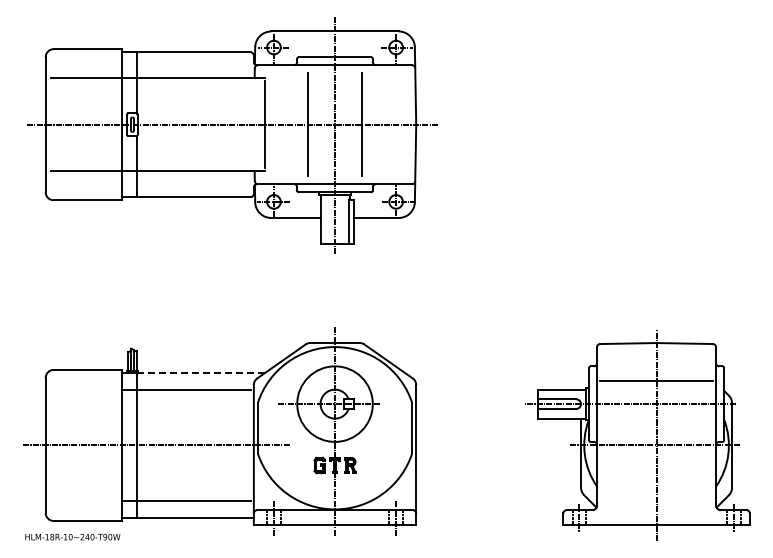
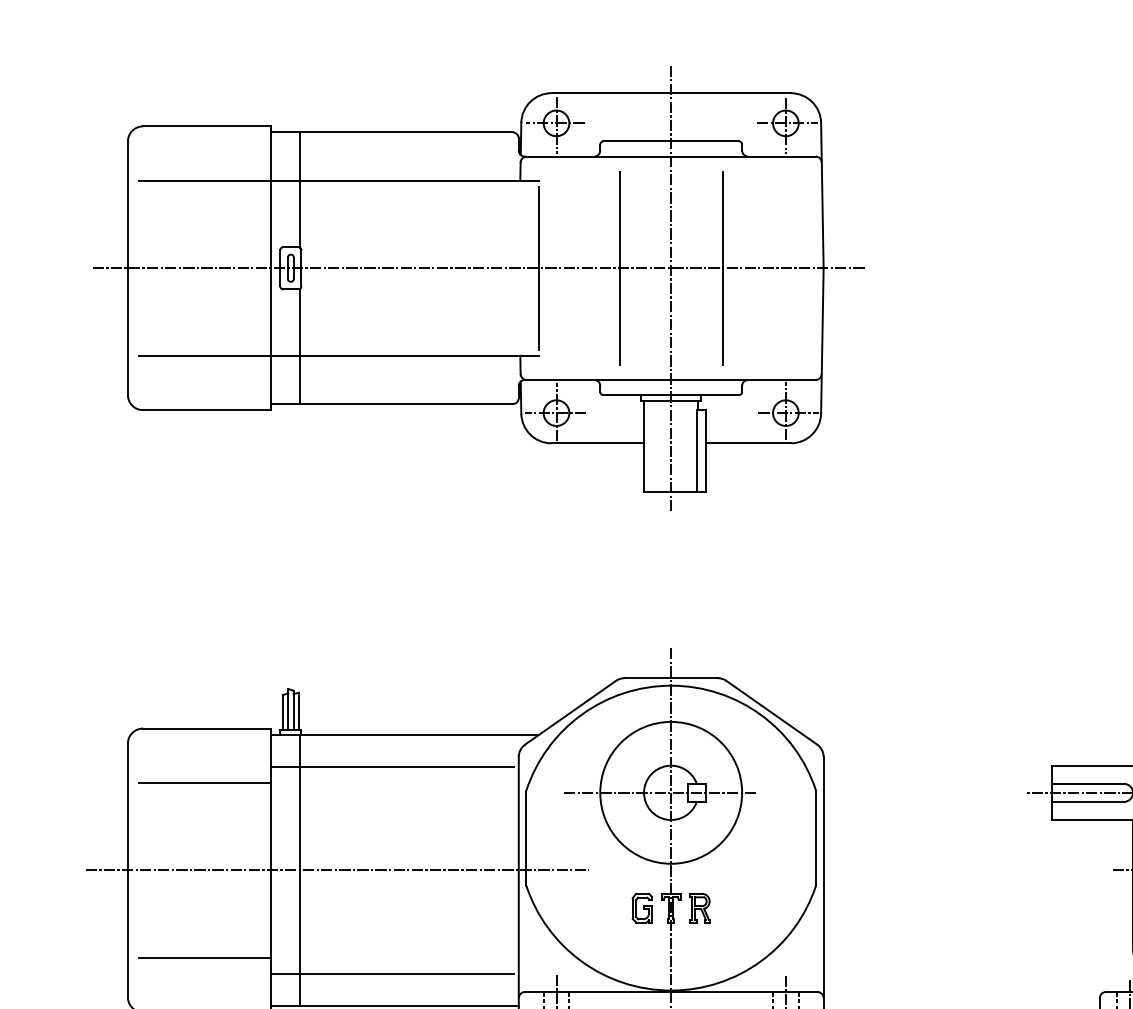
line: (201, 373) -> (420, 735), dashed -> solid
line: (86, 398) -> (204, 782), added
line: (86, 492) -> (204, 958), added

